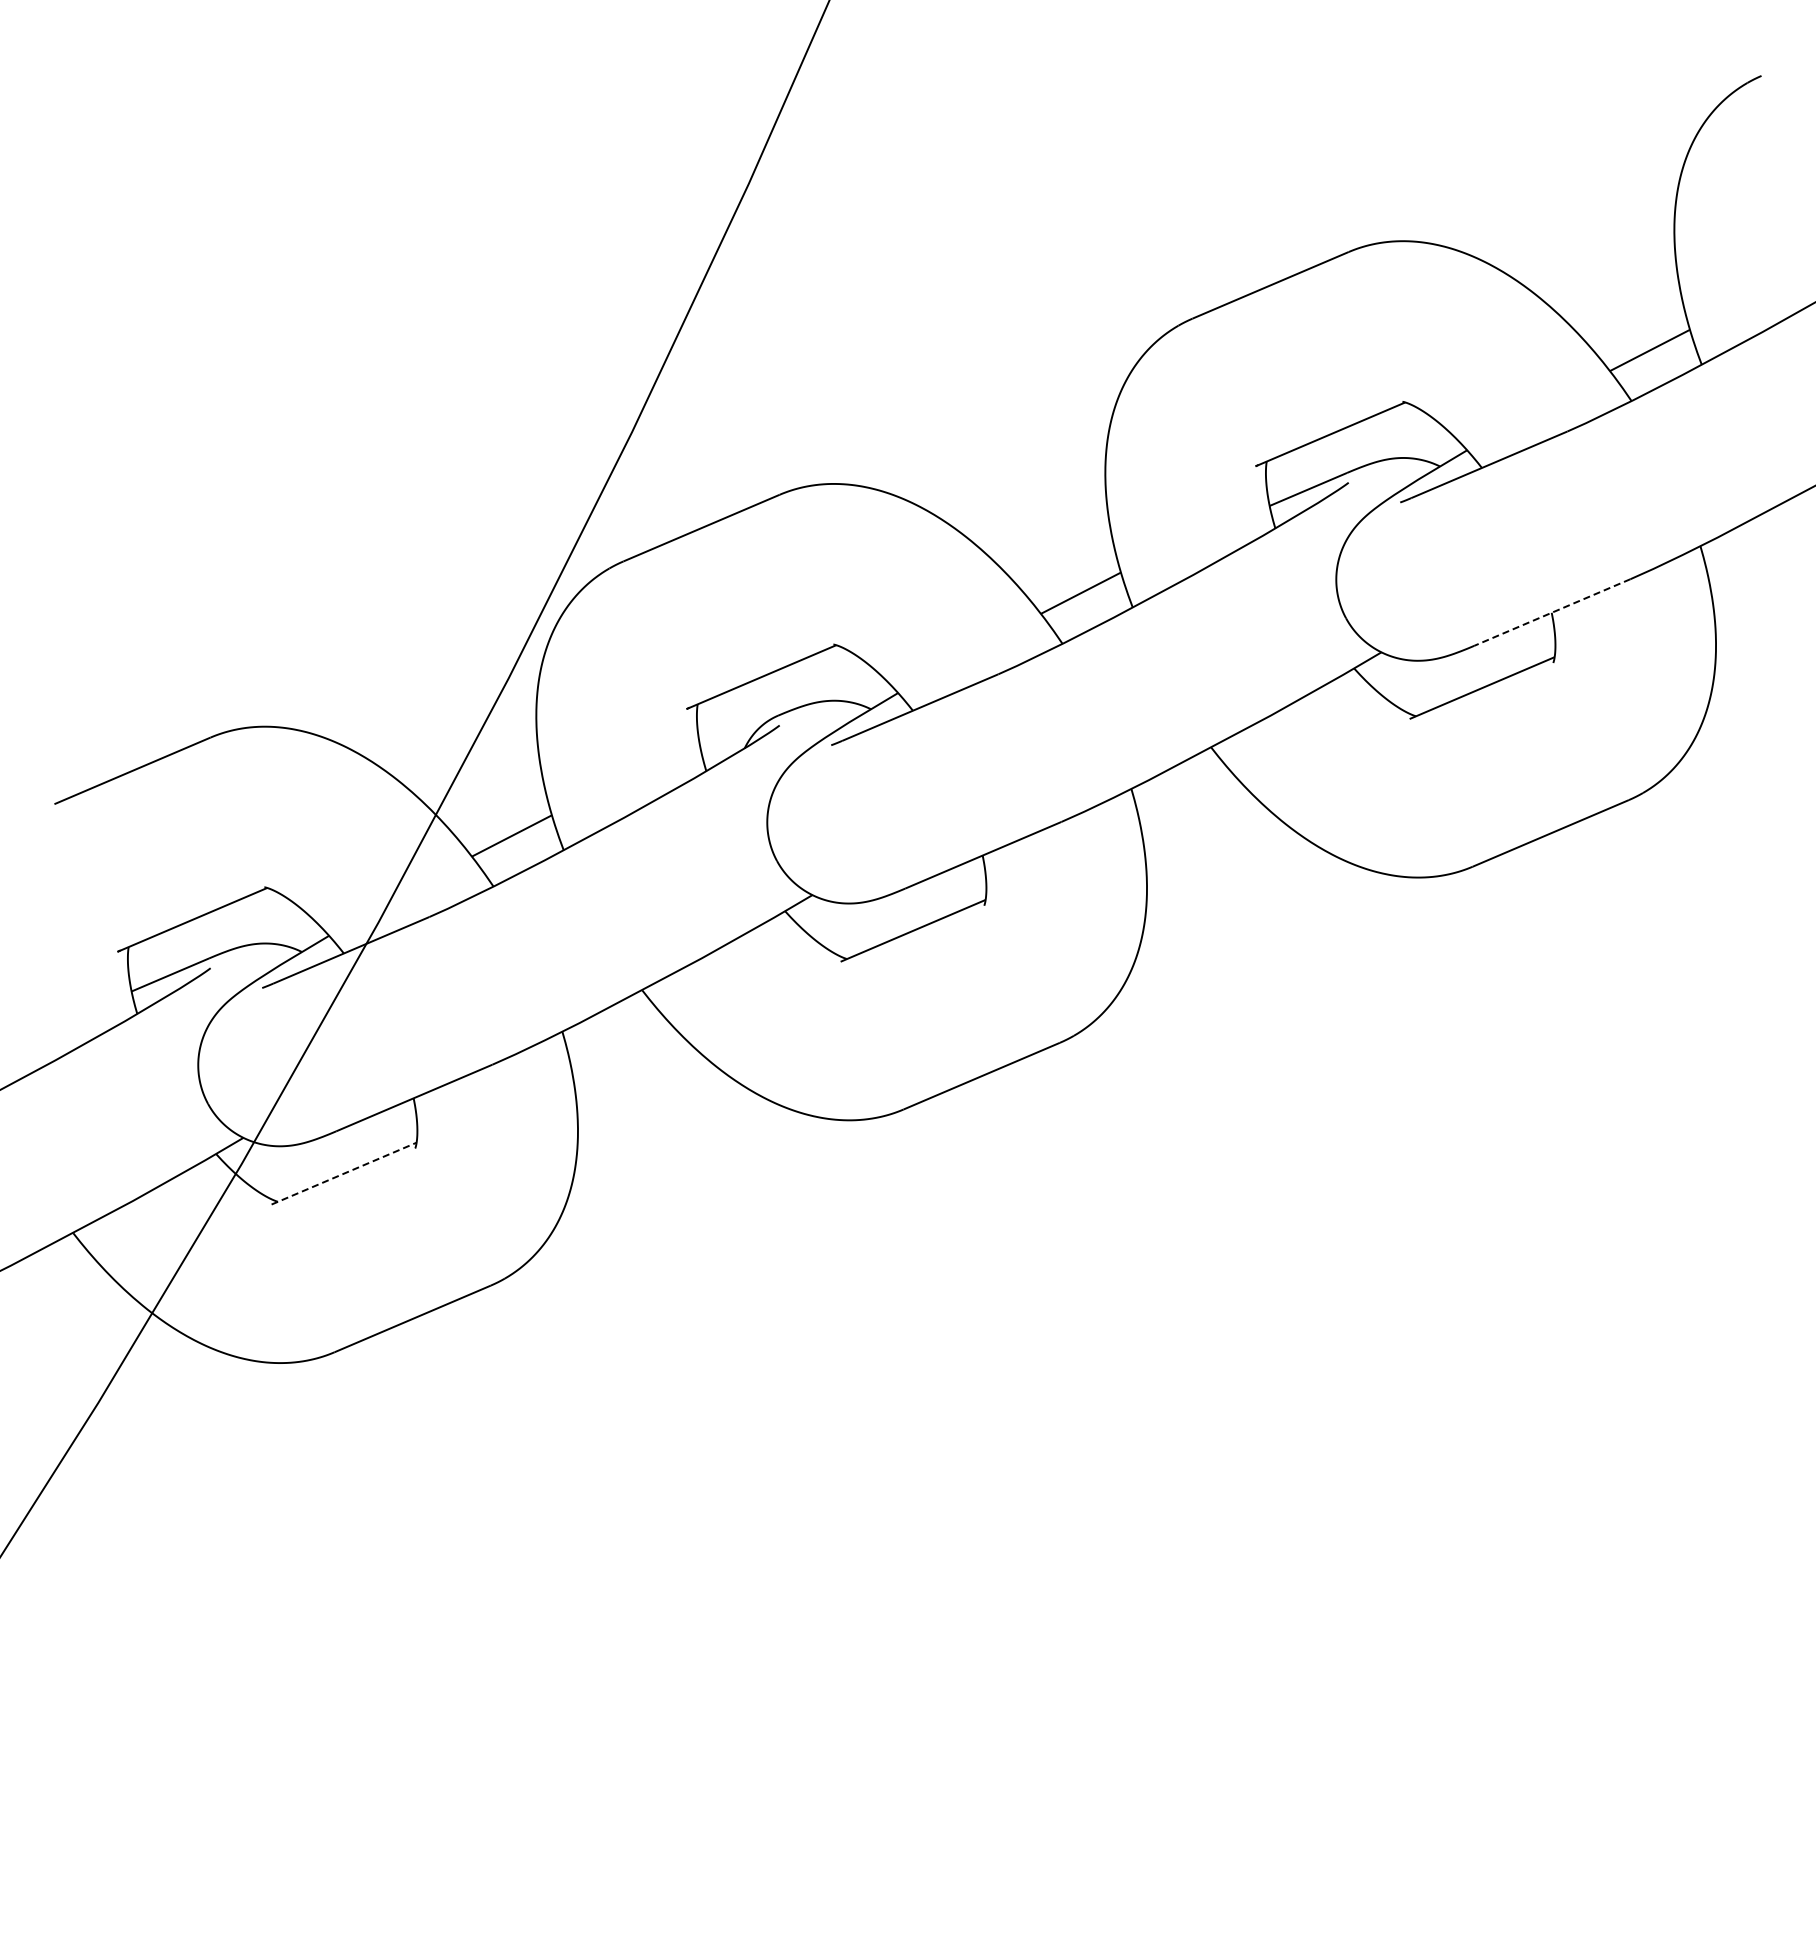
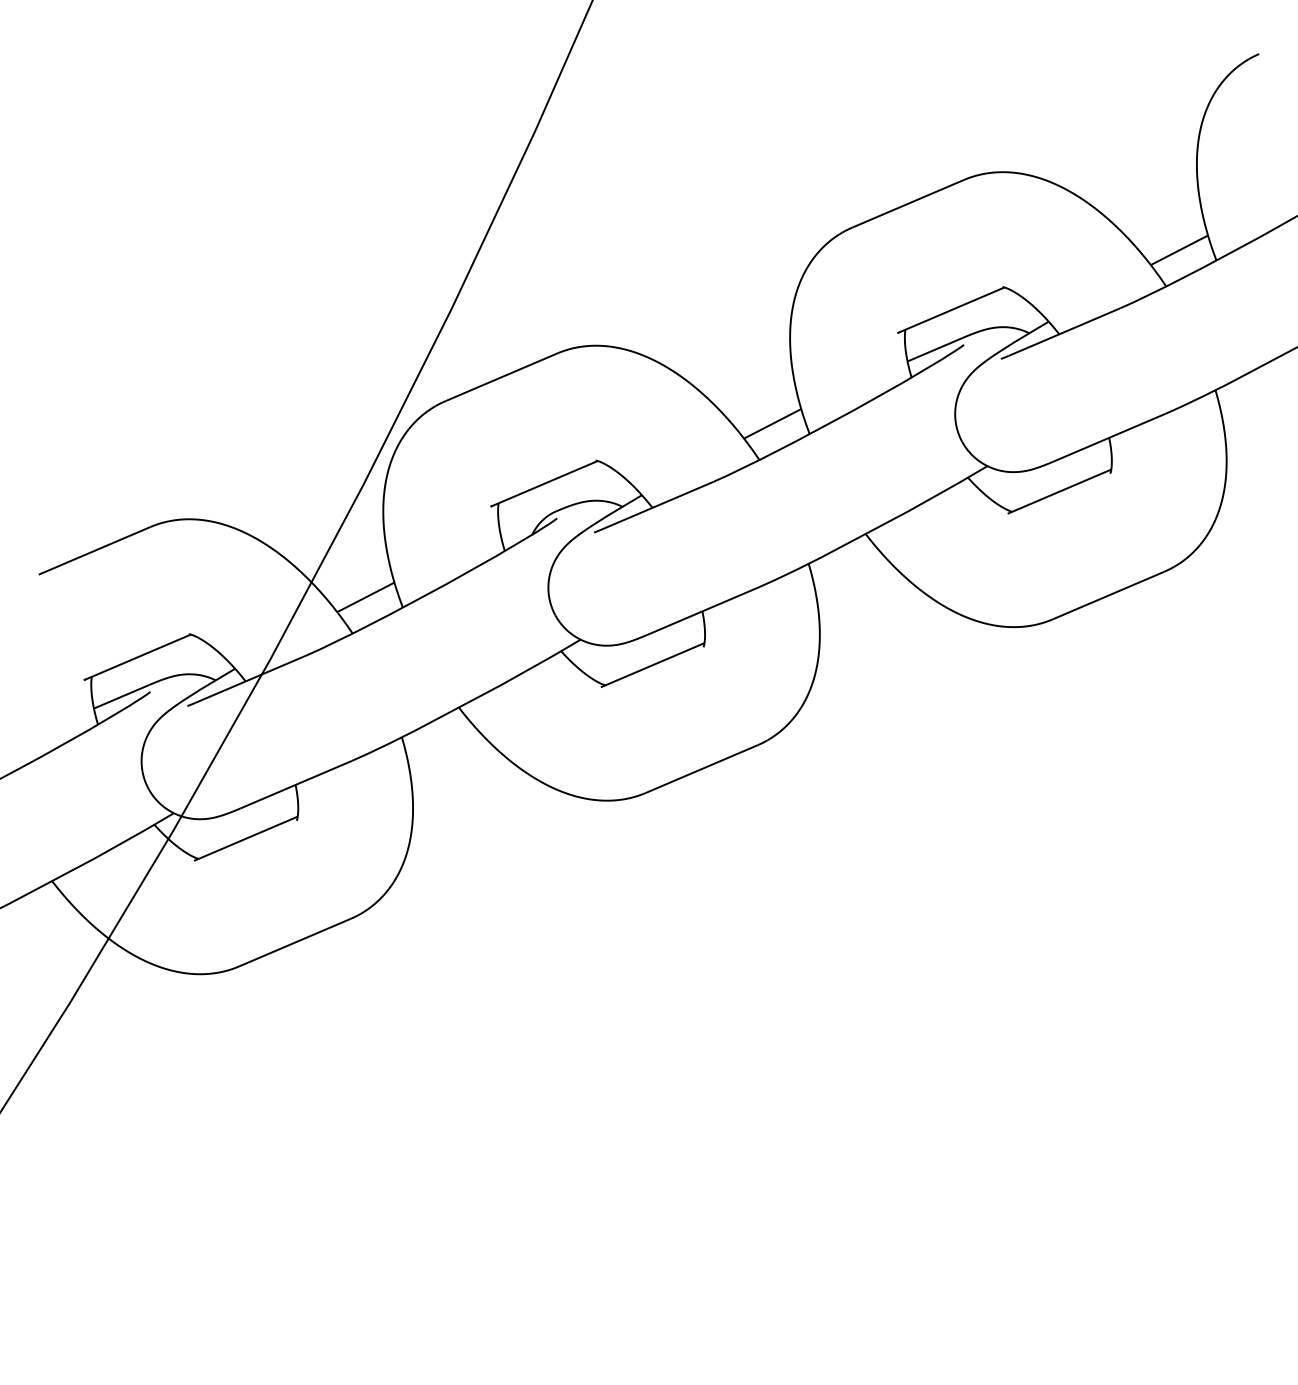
line: (1552, 612) -> (1109, 437), dashed -> solid
line: (344, 1173) -> (246, 838), dashed -> solid

